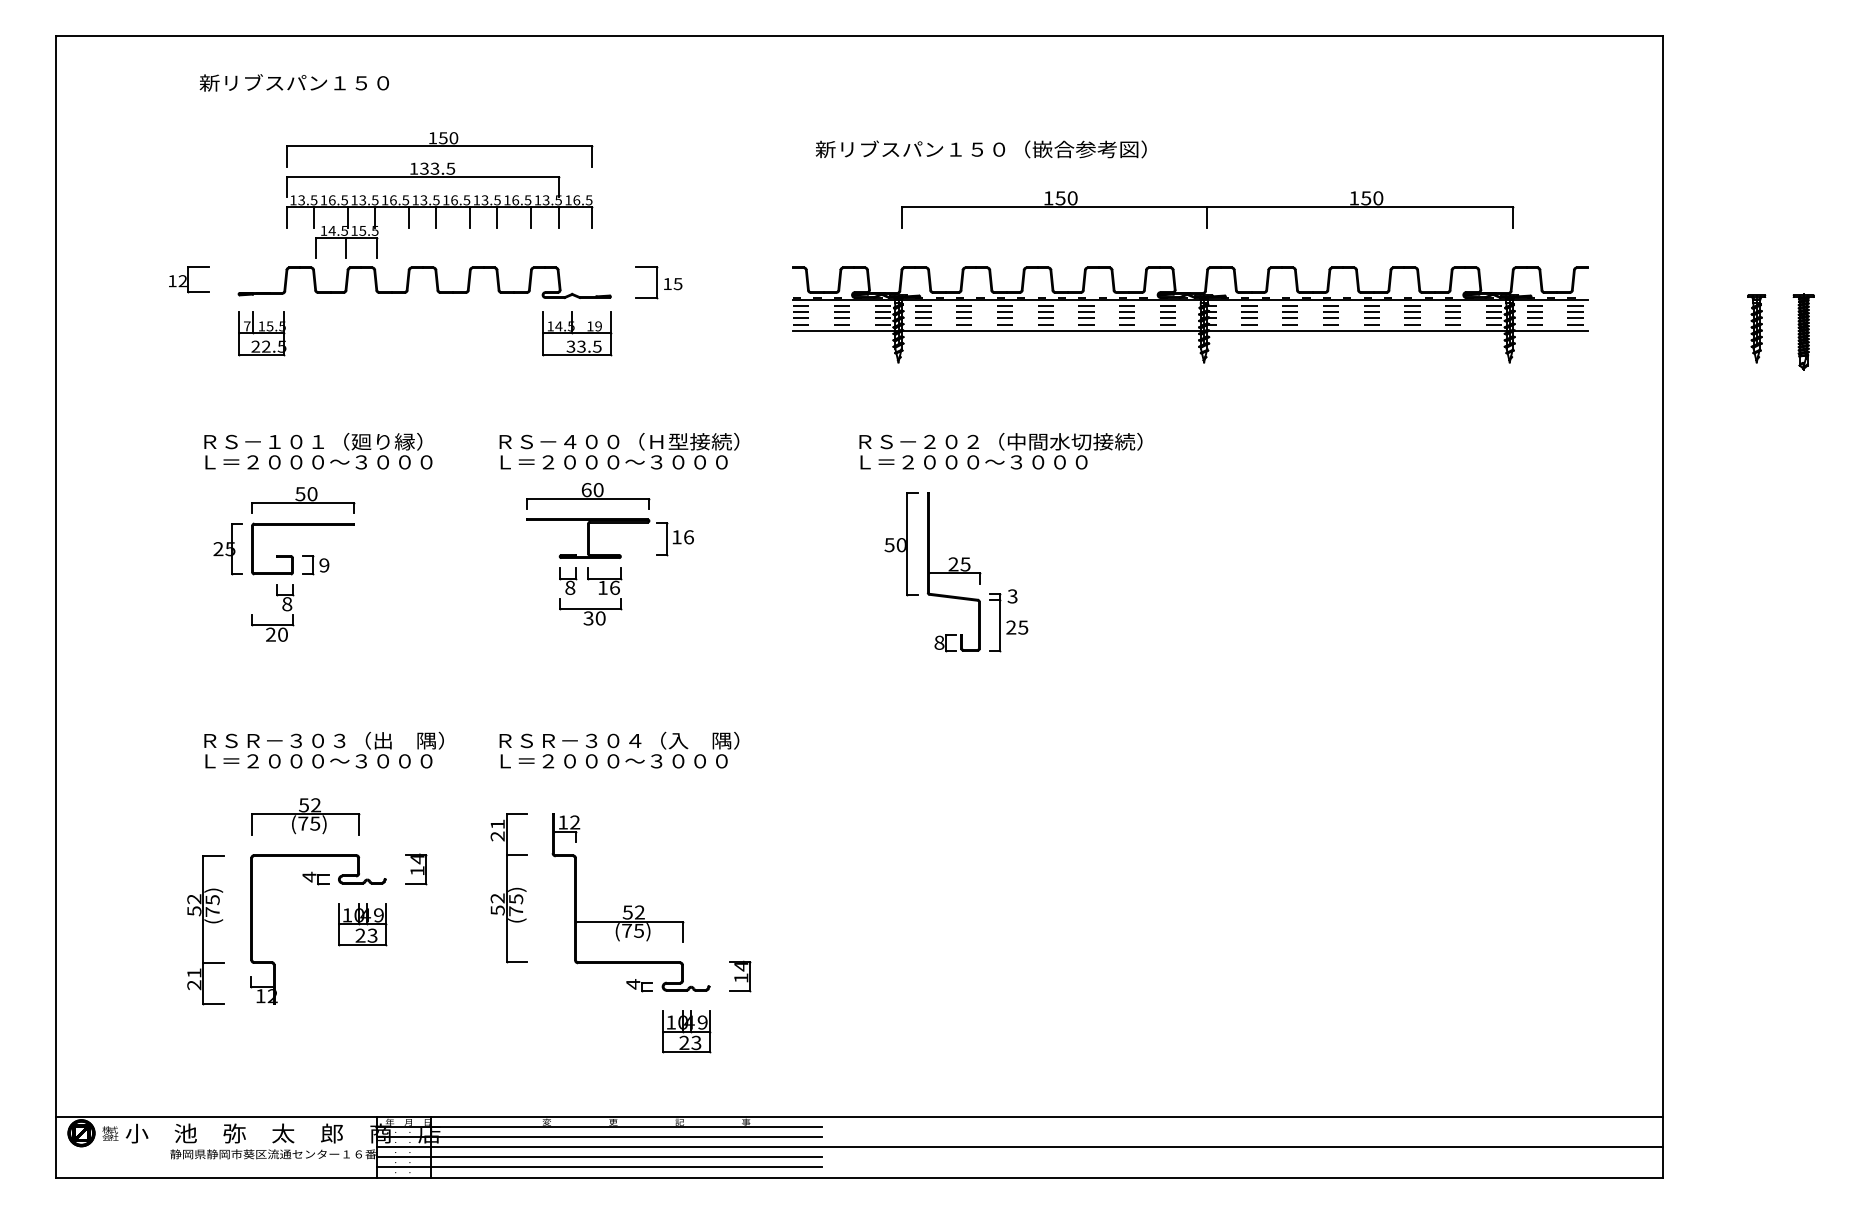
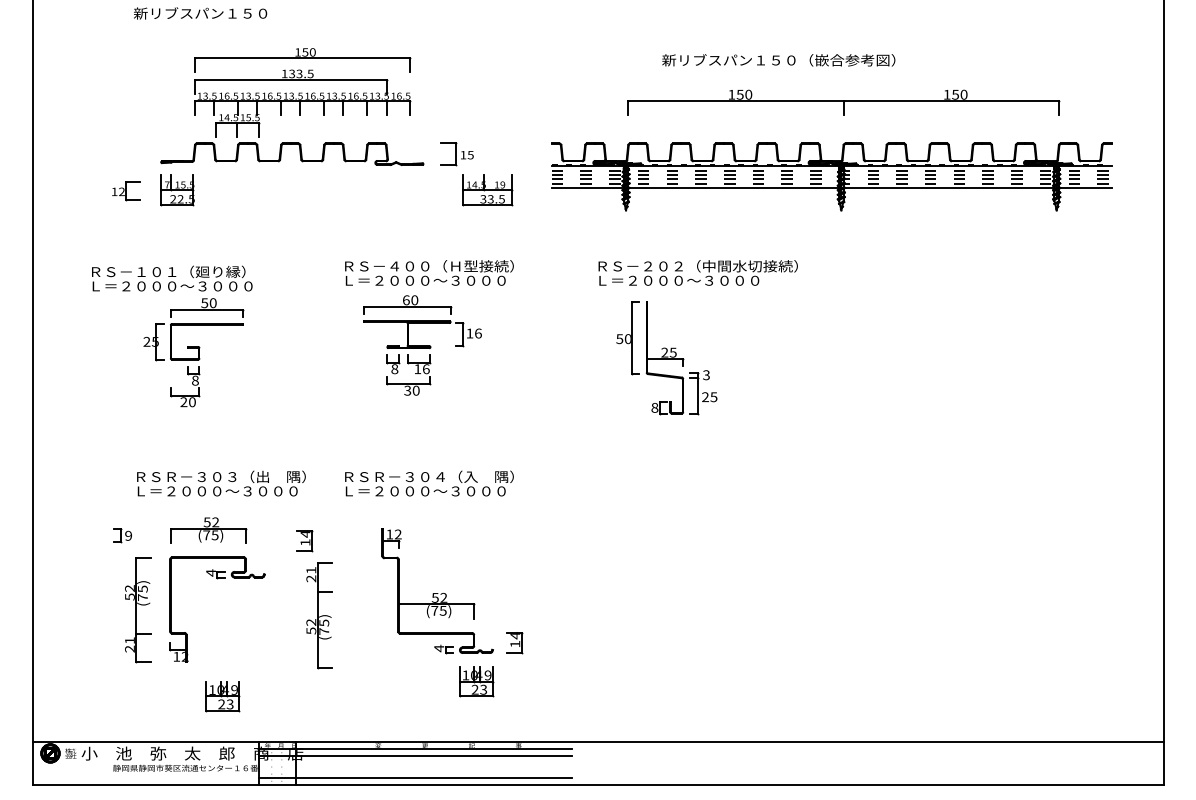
text: (980, 149) -> (778, 60), moved
part: (189, 279) -> (126, 190), moved
part: (577, 333) -> (487, 190), moved
text: (318, 451) -> (172, 278), moved
part: (315, 565) -> (122, 535), moved
part: (416, 869) -> (304, 541), moved
part: (508, 888) -> (318, 615), moved
part: (362, 924) -> (223, 696), moved
line: (1019, 1147) -> (711, 763), removed
line: (599, 1157) -> (415, 770), removed

